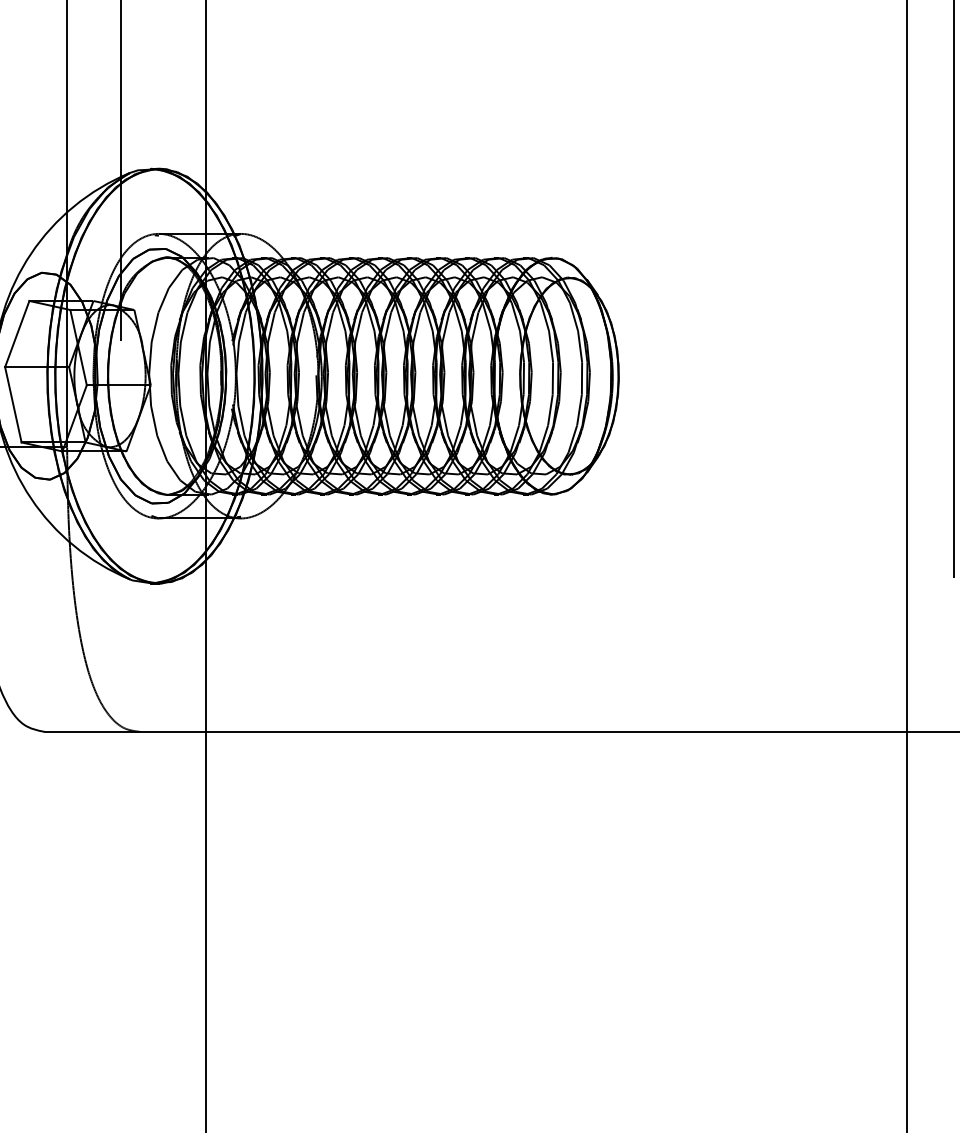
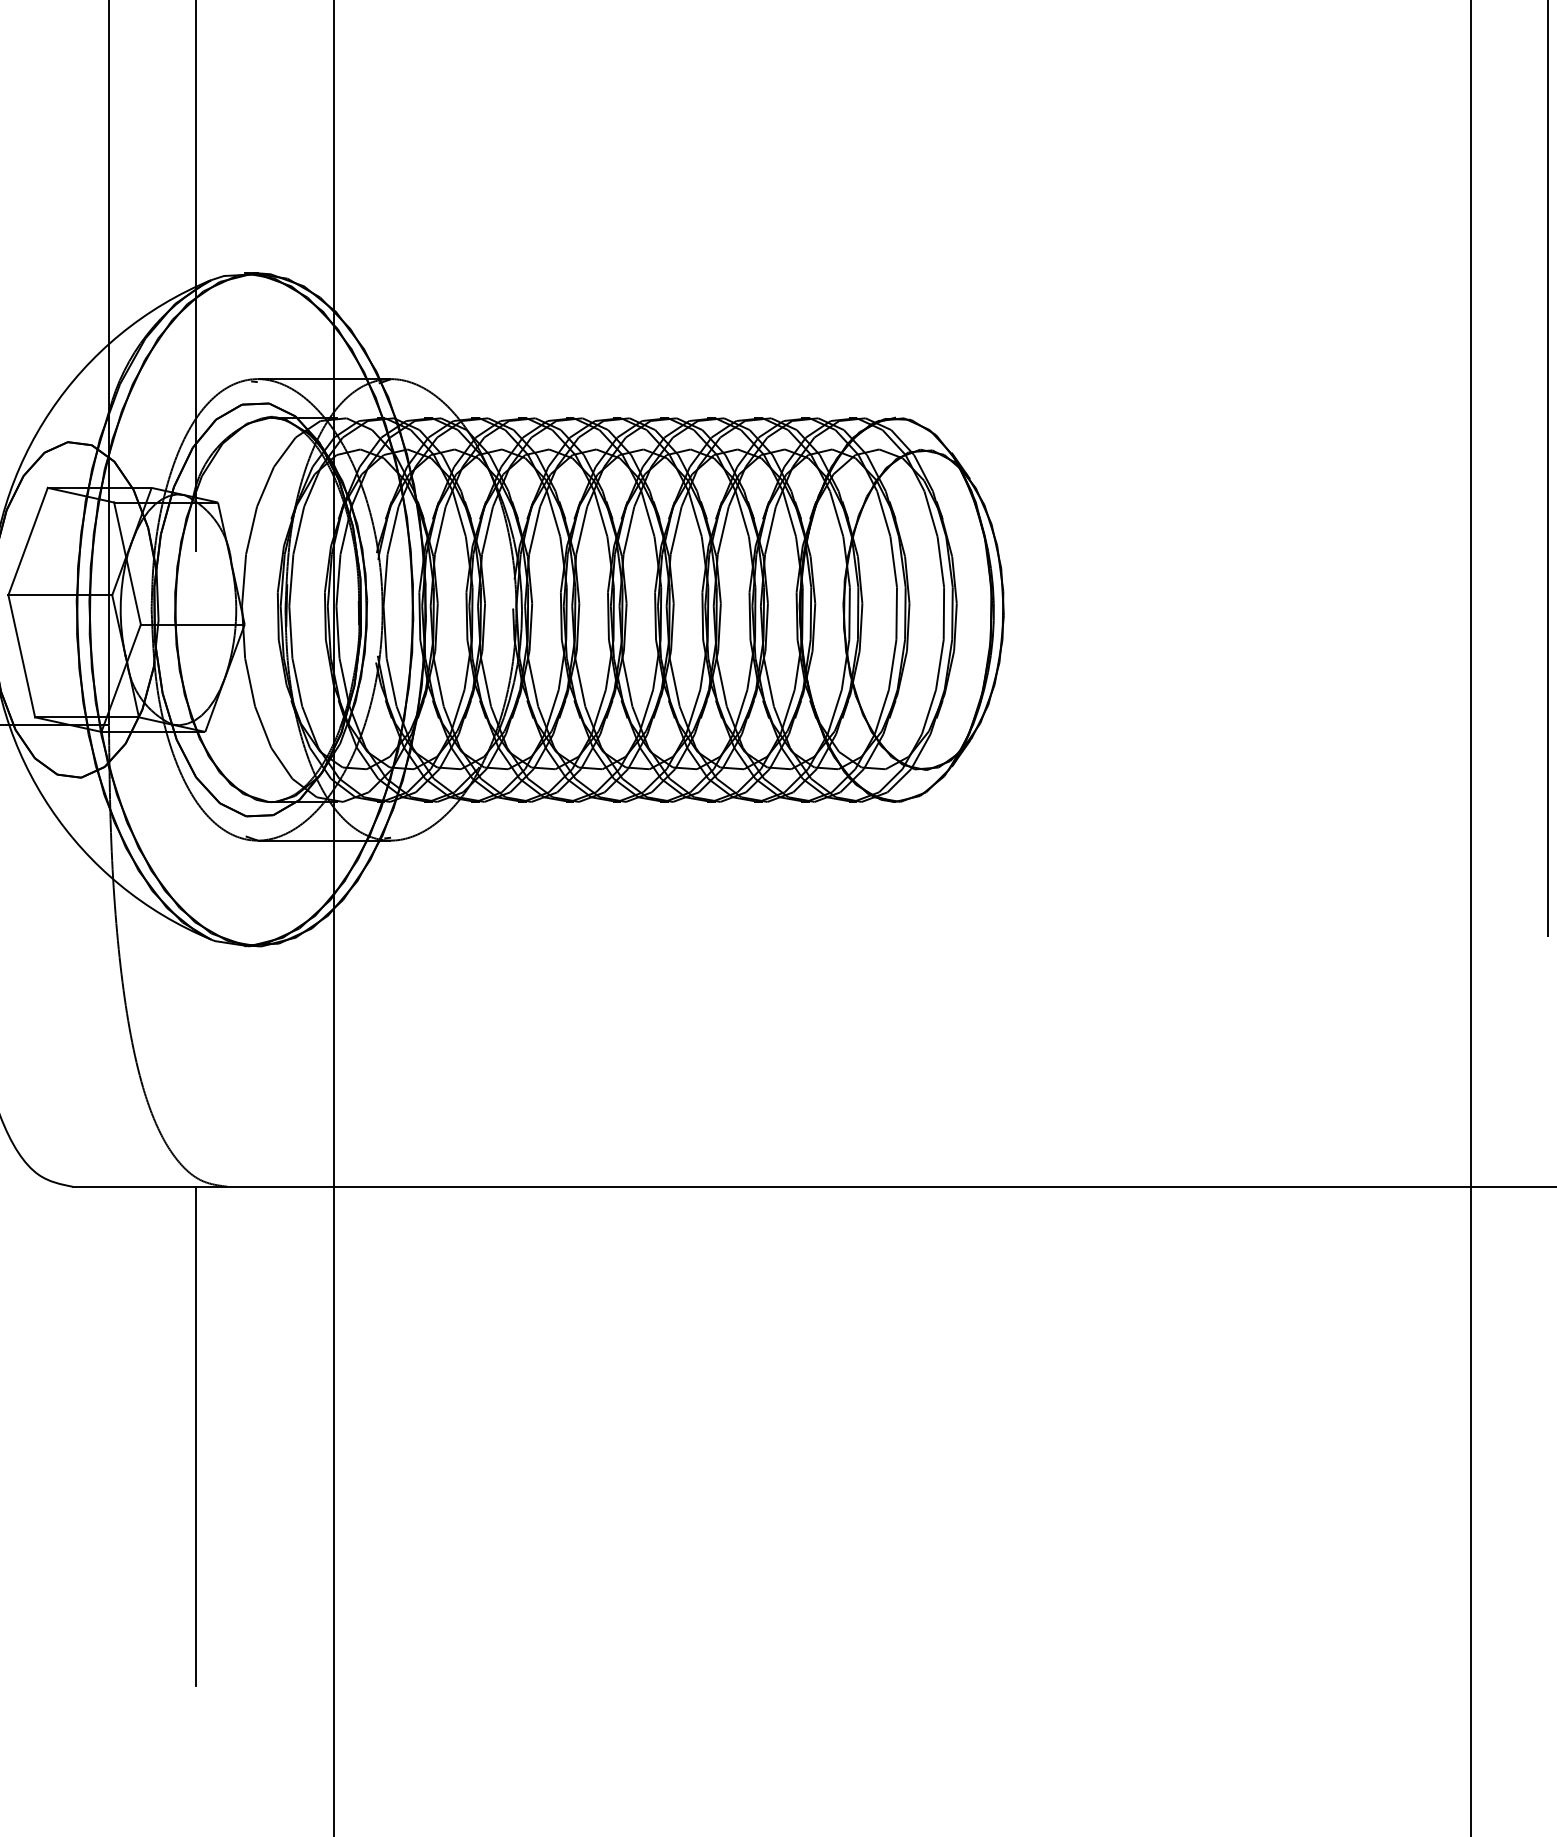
line: (120, 885) -> (195, 1435), added

